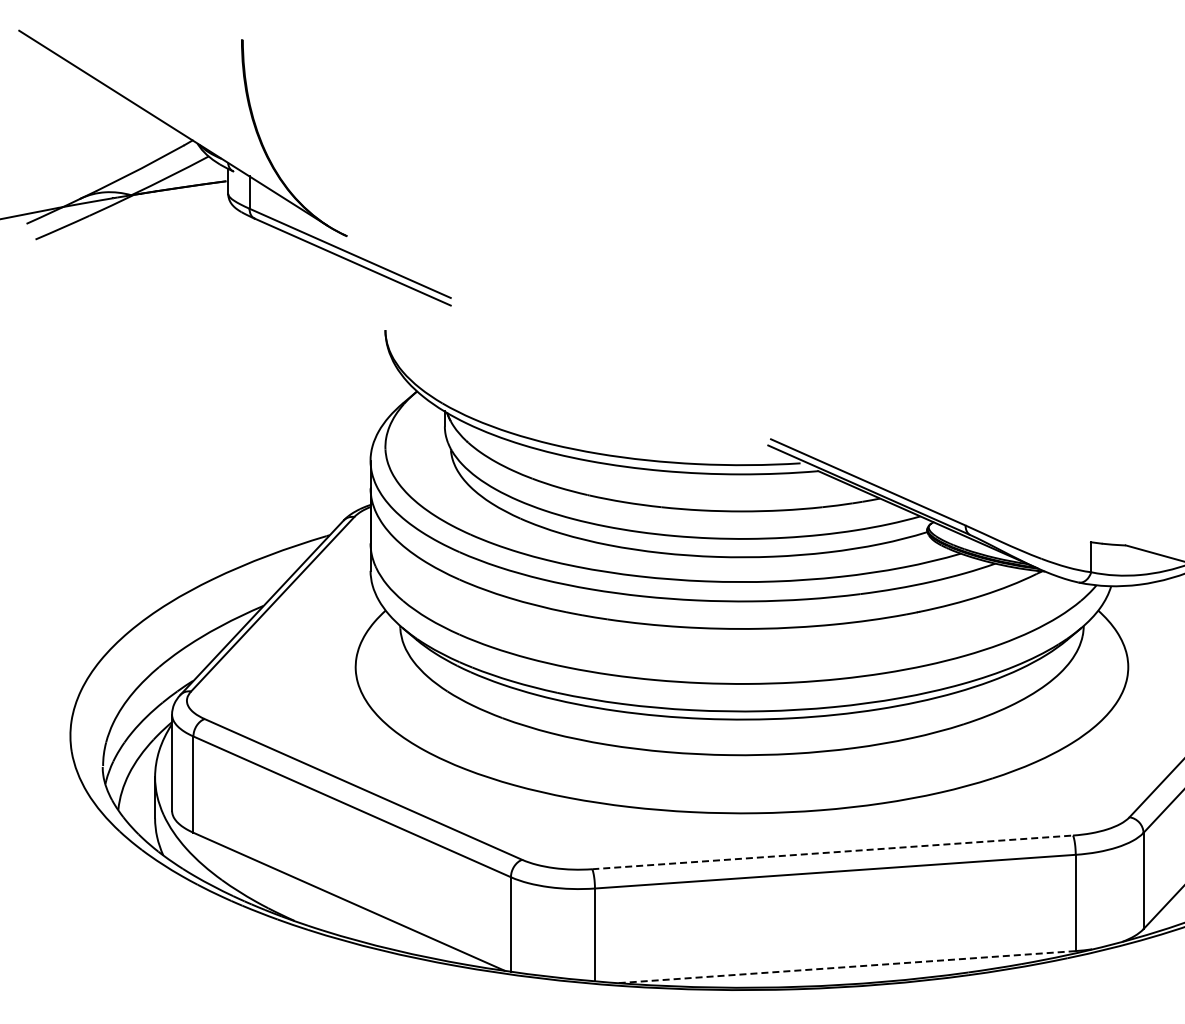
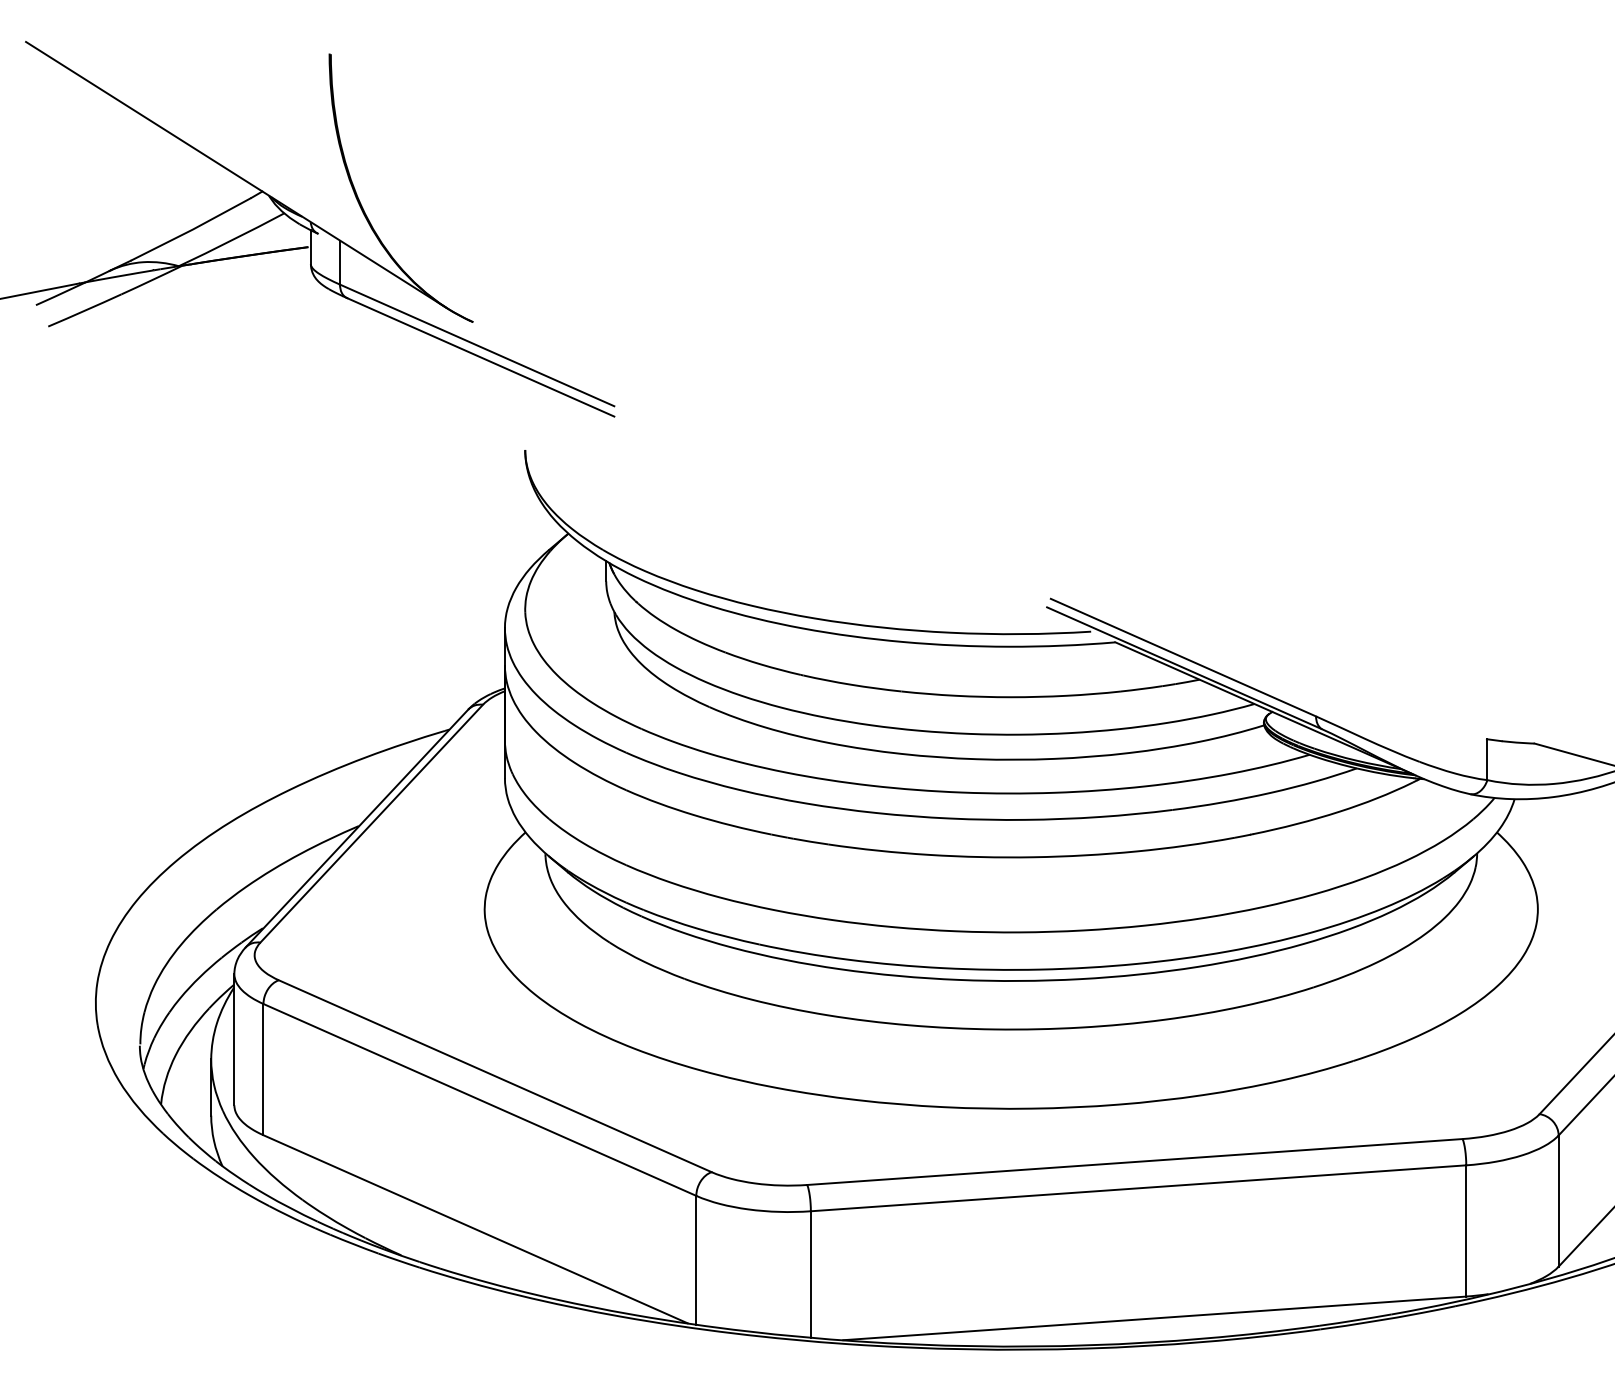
line: (832, 852) -> (1134, 1162), dashed -> solid
line: (847, 967) -> (1155, 1318), dashed -> solid

